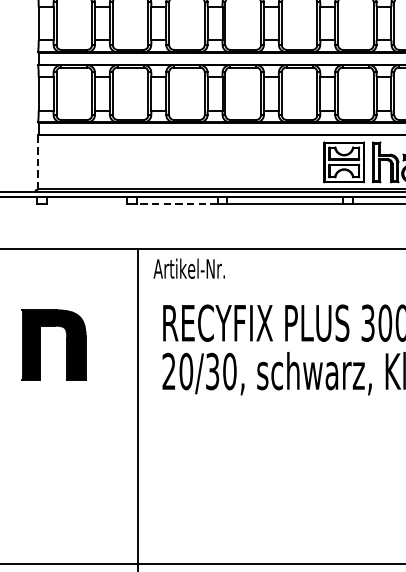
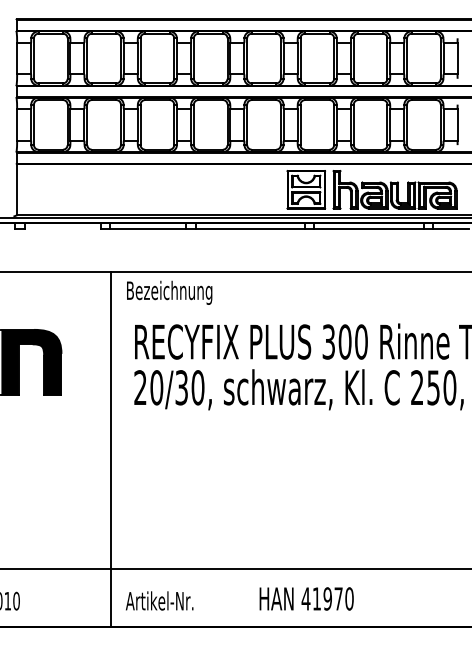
line: (38, 162) -> (16, 189), dashed -> solid
line: (176, 203) -> (147, 228), dashed -> solid
text: (198, 270) -> (168, 292), Artikel-Nr. -> Bezeichnung

